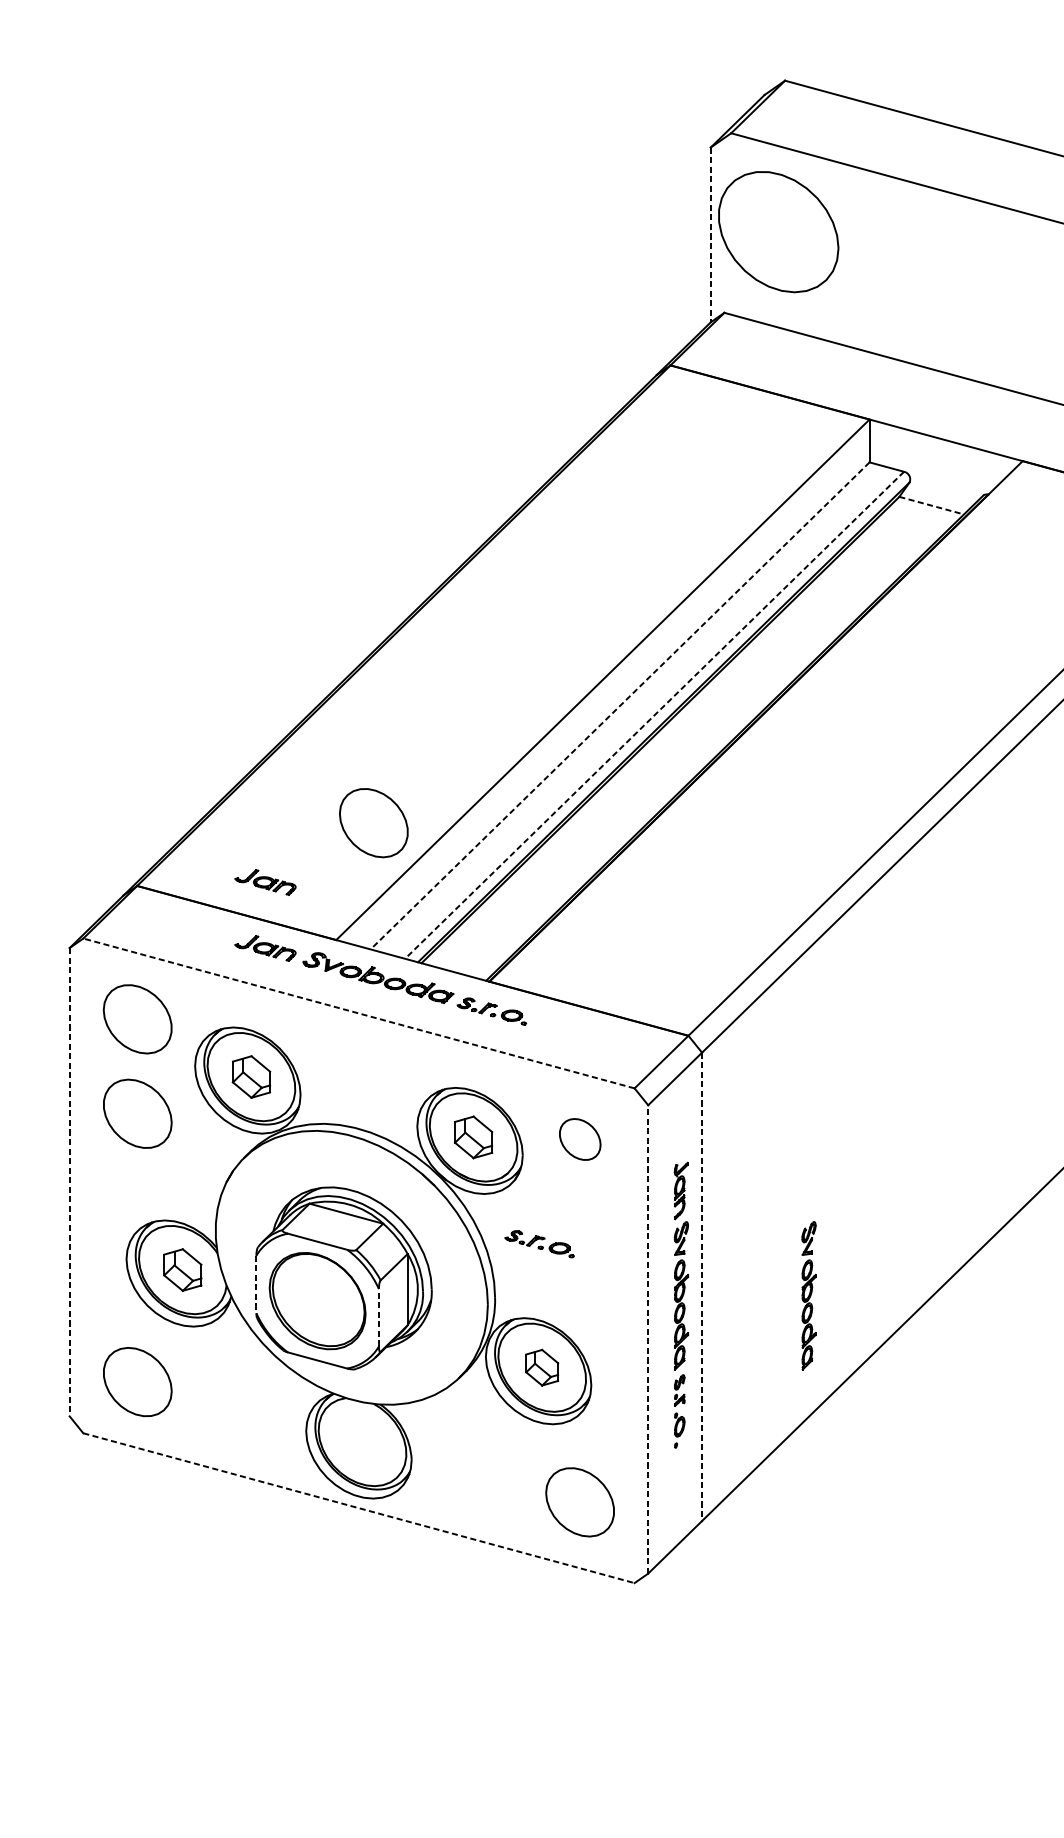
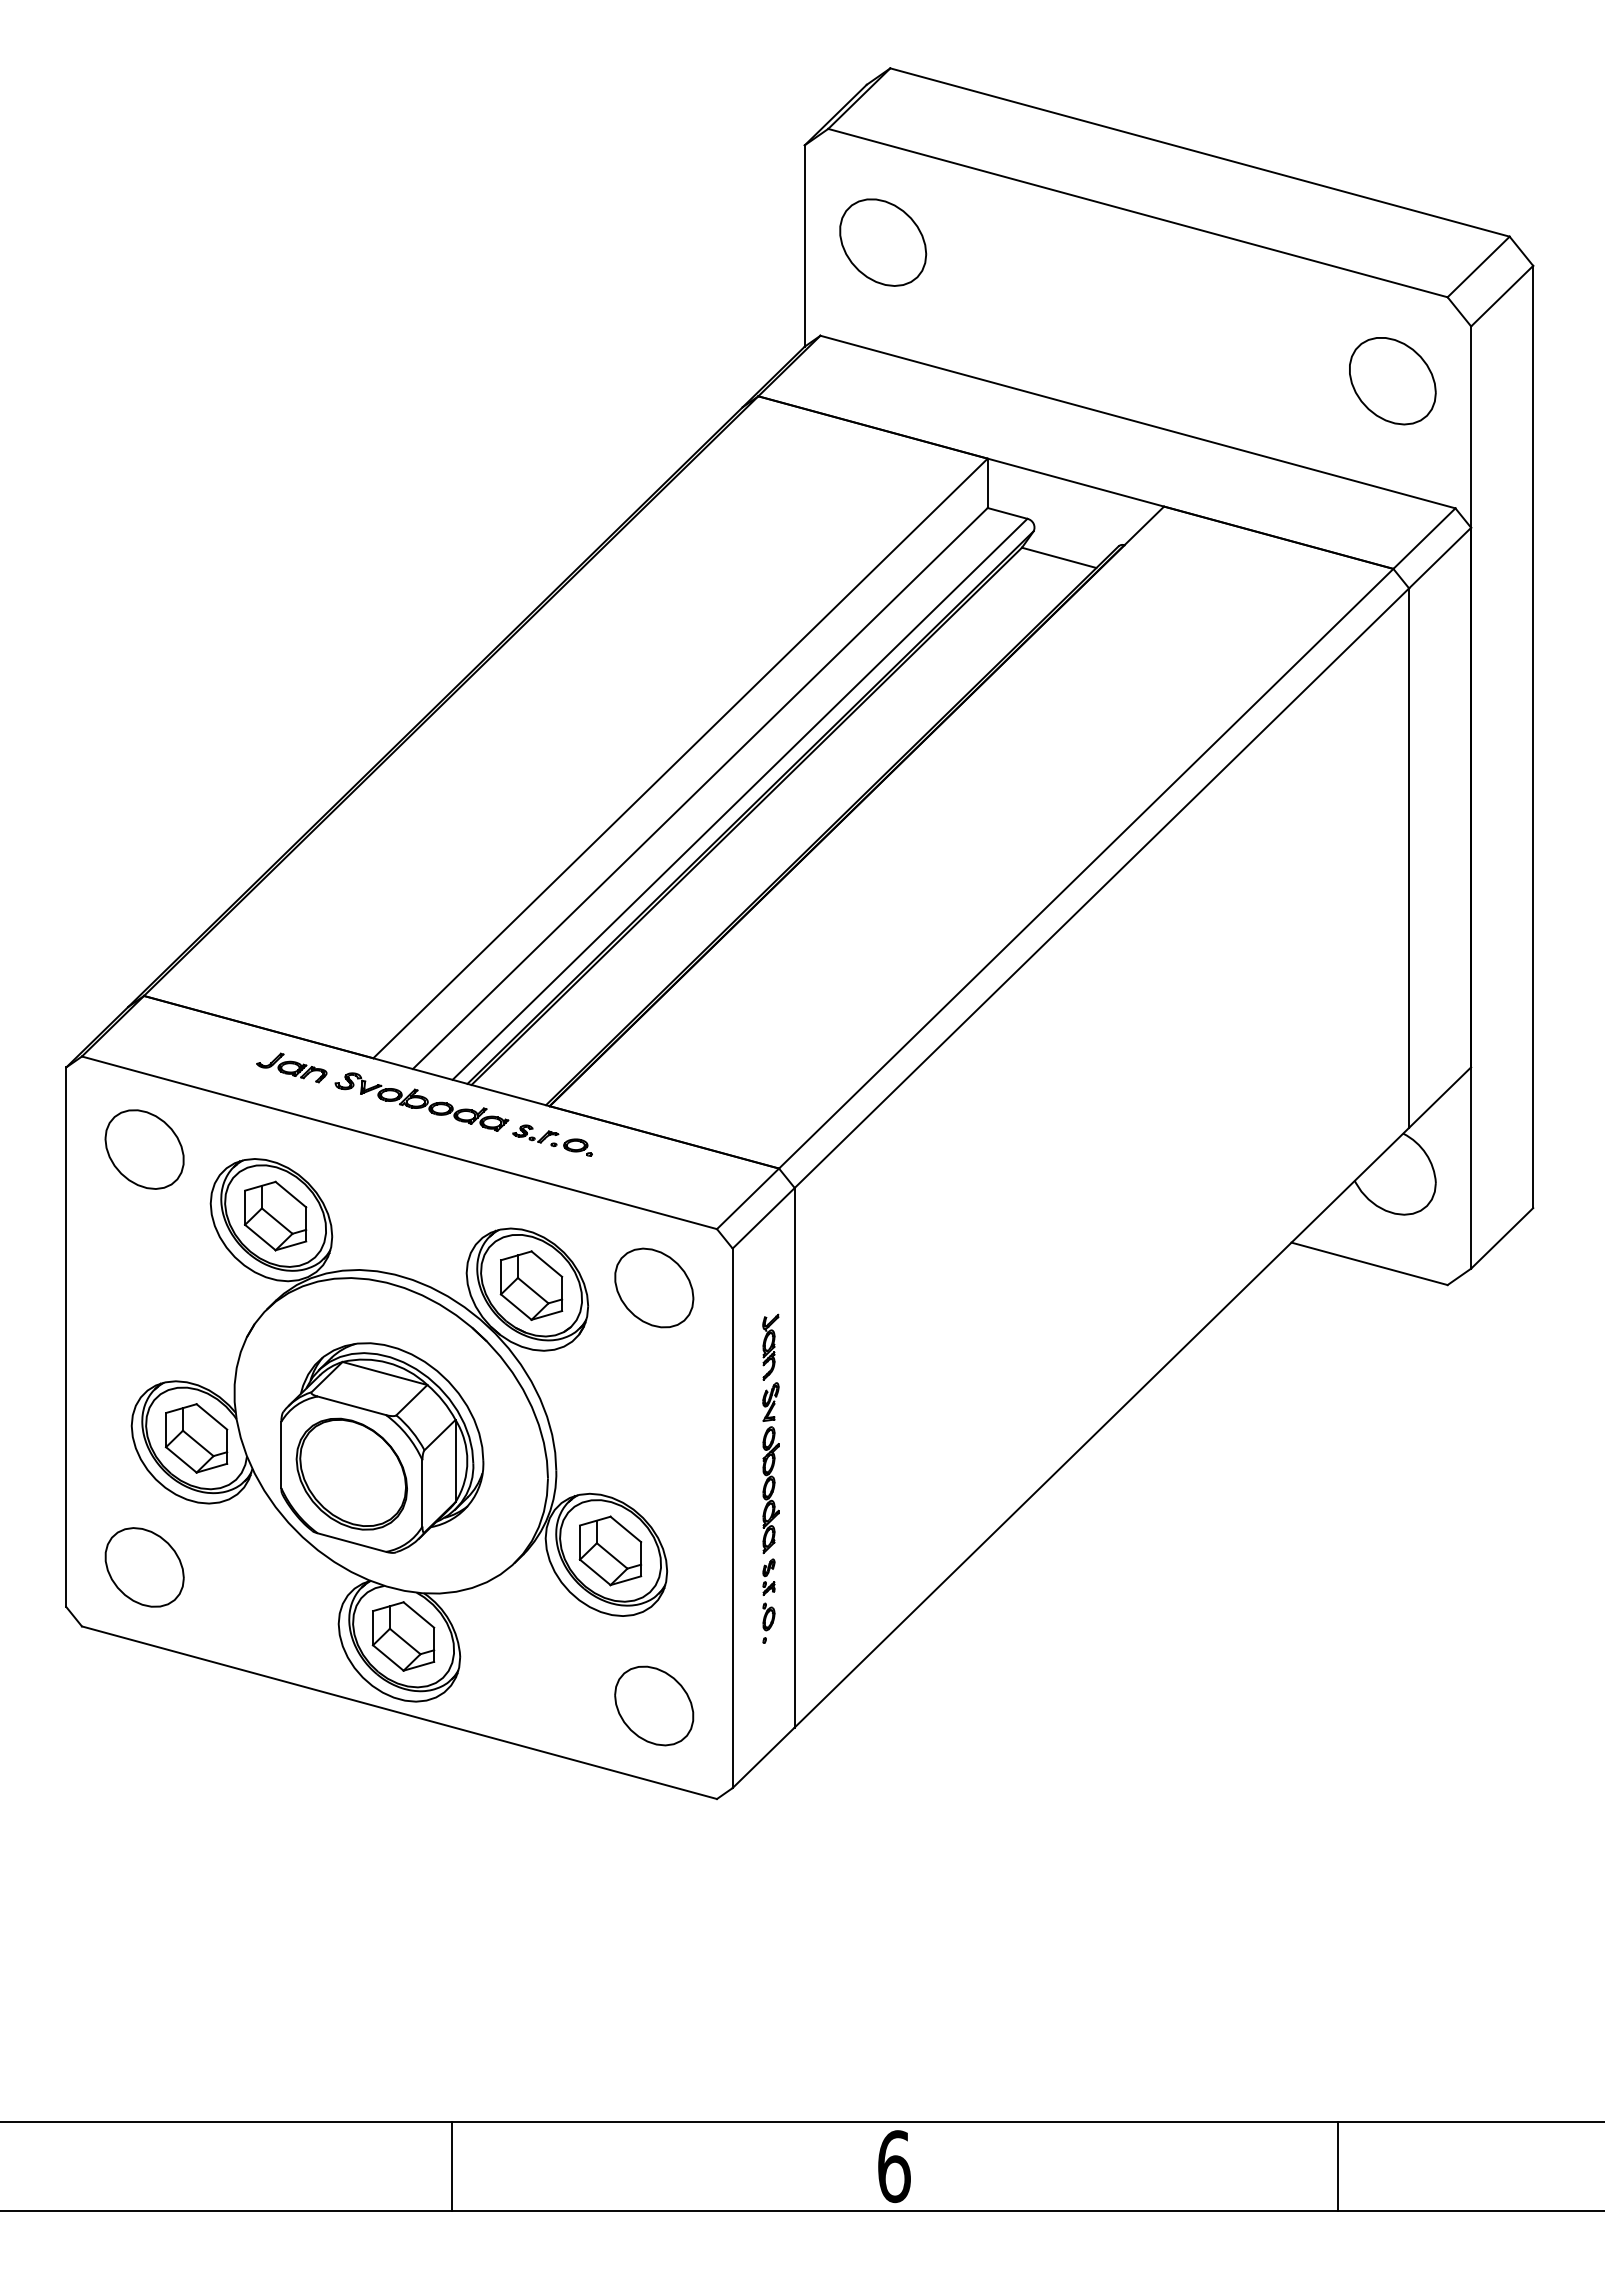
part: (779, 231) -> (883, 242), size x0.62
line: (710, 235) -> (804, 246), dashed -> solid
line: (931, 505) -> (1059, 557), dashed -> solid
line: (620, 705) -> (700, 788), dashed -> solid
line: (655, 715) -> (740, 799), dashed -> solid
part: (373, 823) -> (416, 923), removed
part: (265, 882) -> (291, 991), removed
line: (358, 1013) -> (399, 1142), dashed -> solid
part: (251, 1076) -> (275, 1215), size x1.43
part: (137, 1113) -> (144, 1258), removed
part: (473, 1137) -> (531, 1285), size x1.43
part: (580, 1139) -> (654, 1287), size x1.67
line: (69, 1182) -> (66, 1337), dashed -> solid
part: (539, 1244) -> (607, 1408), removed
part: (182, 1270) -> (196, 1438), size x1.43
line: (256, 1284) -> (281, 1455), dashed -> solid
line: (701, 1286) -> (794, 1457), dashed -> solid
part: (808, 1296) -> (917, 1468), removed
line: (378, 1317) -> (422, 1492), dashed -> solid
line: (648, 1339) -> (732, 1518), dashed -> solid
part: (542, 1367) -> (610, 1550), size x1.67
part: (362, 1442) -> (403, 1636), added
line: (358, 1507) -> (399, 1712), dashed -> solid

